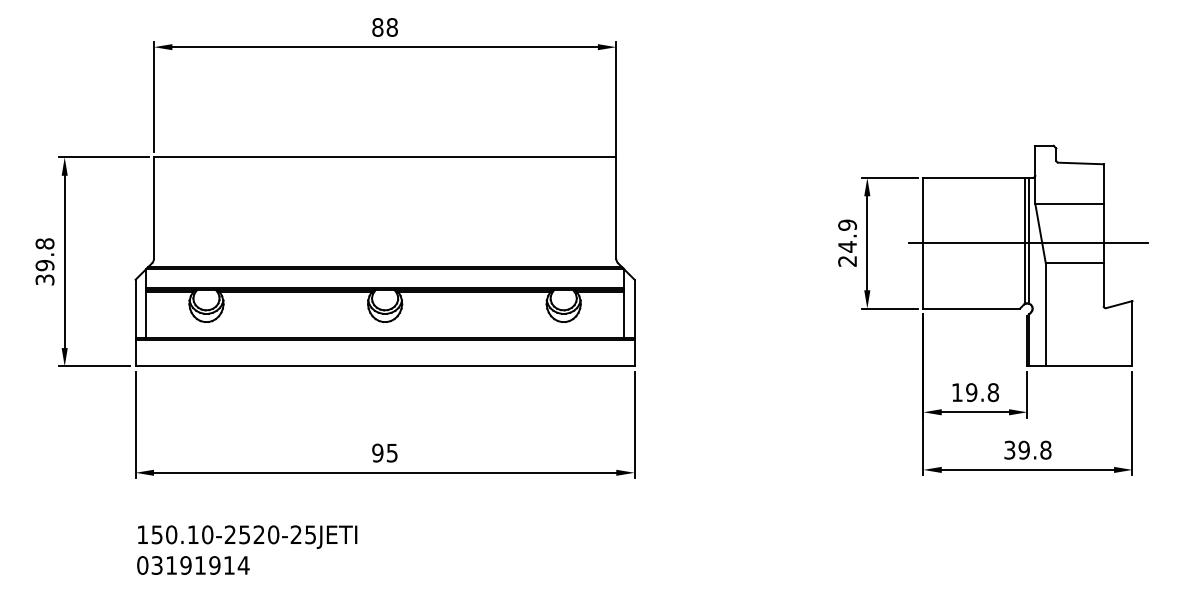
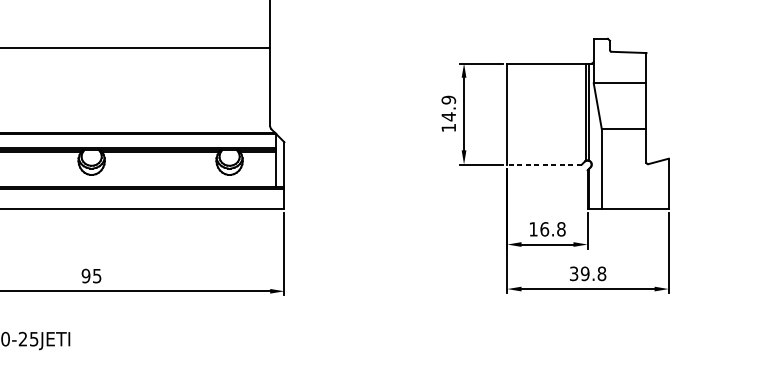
line: (1028, 243) -> (588, 114), removed
text: (847, 261) -> (448, 128), 24.9 -> 14.9
line: (971, 308) -> (544, 164), solid -> dashed
text: (971, 392) -> (544, 229), 19.8 -> 16.8

